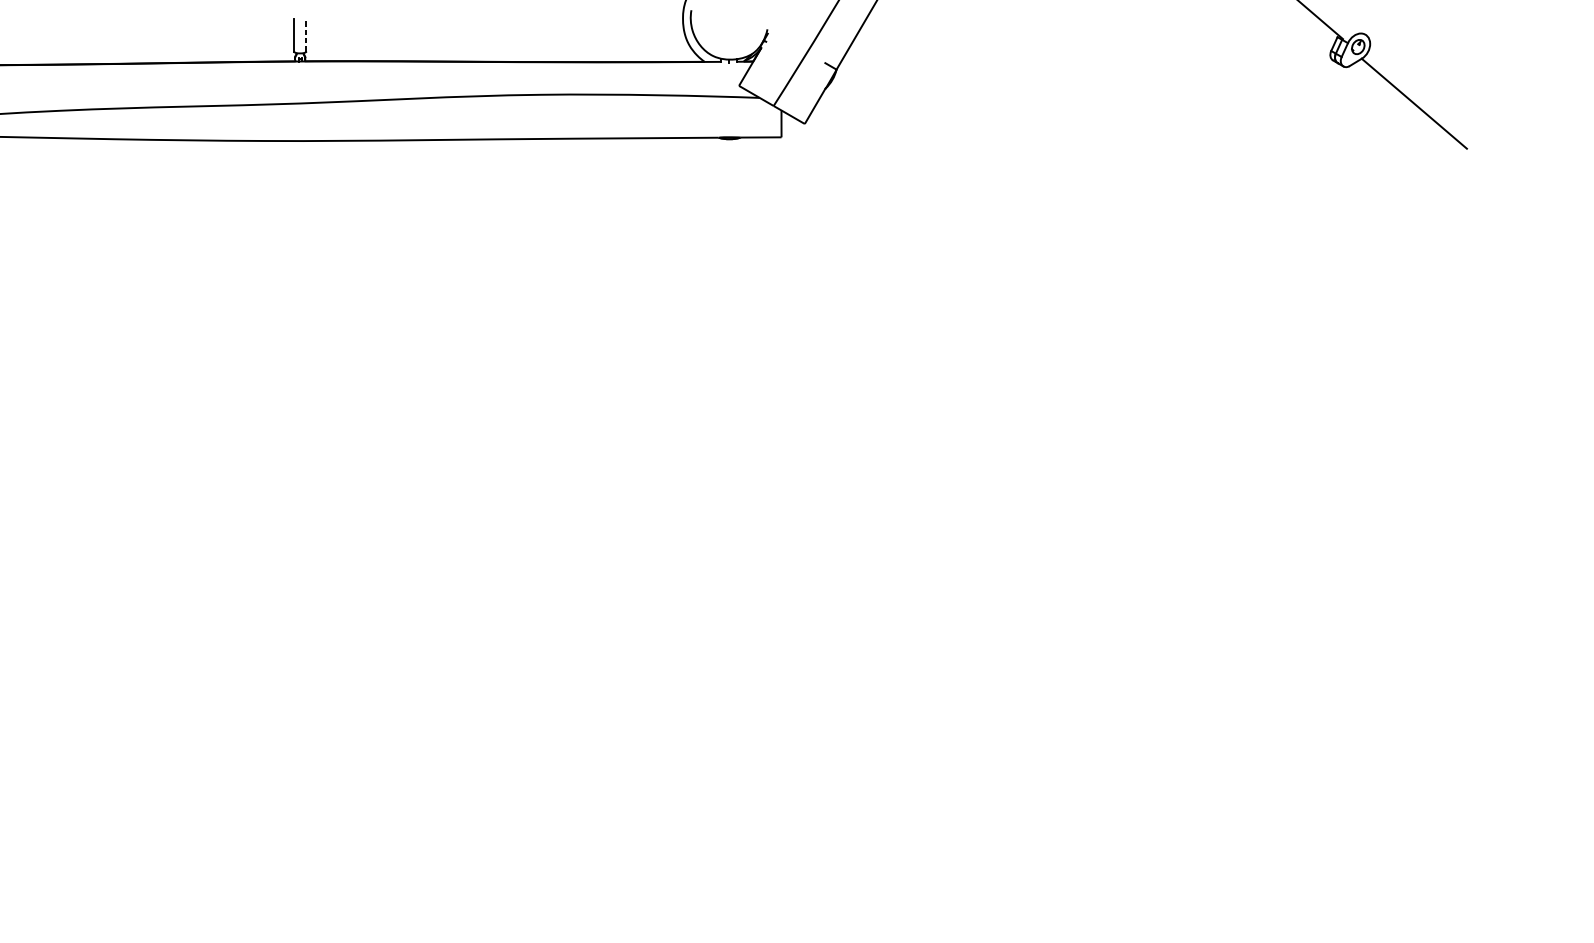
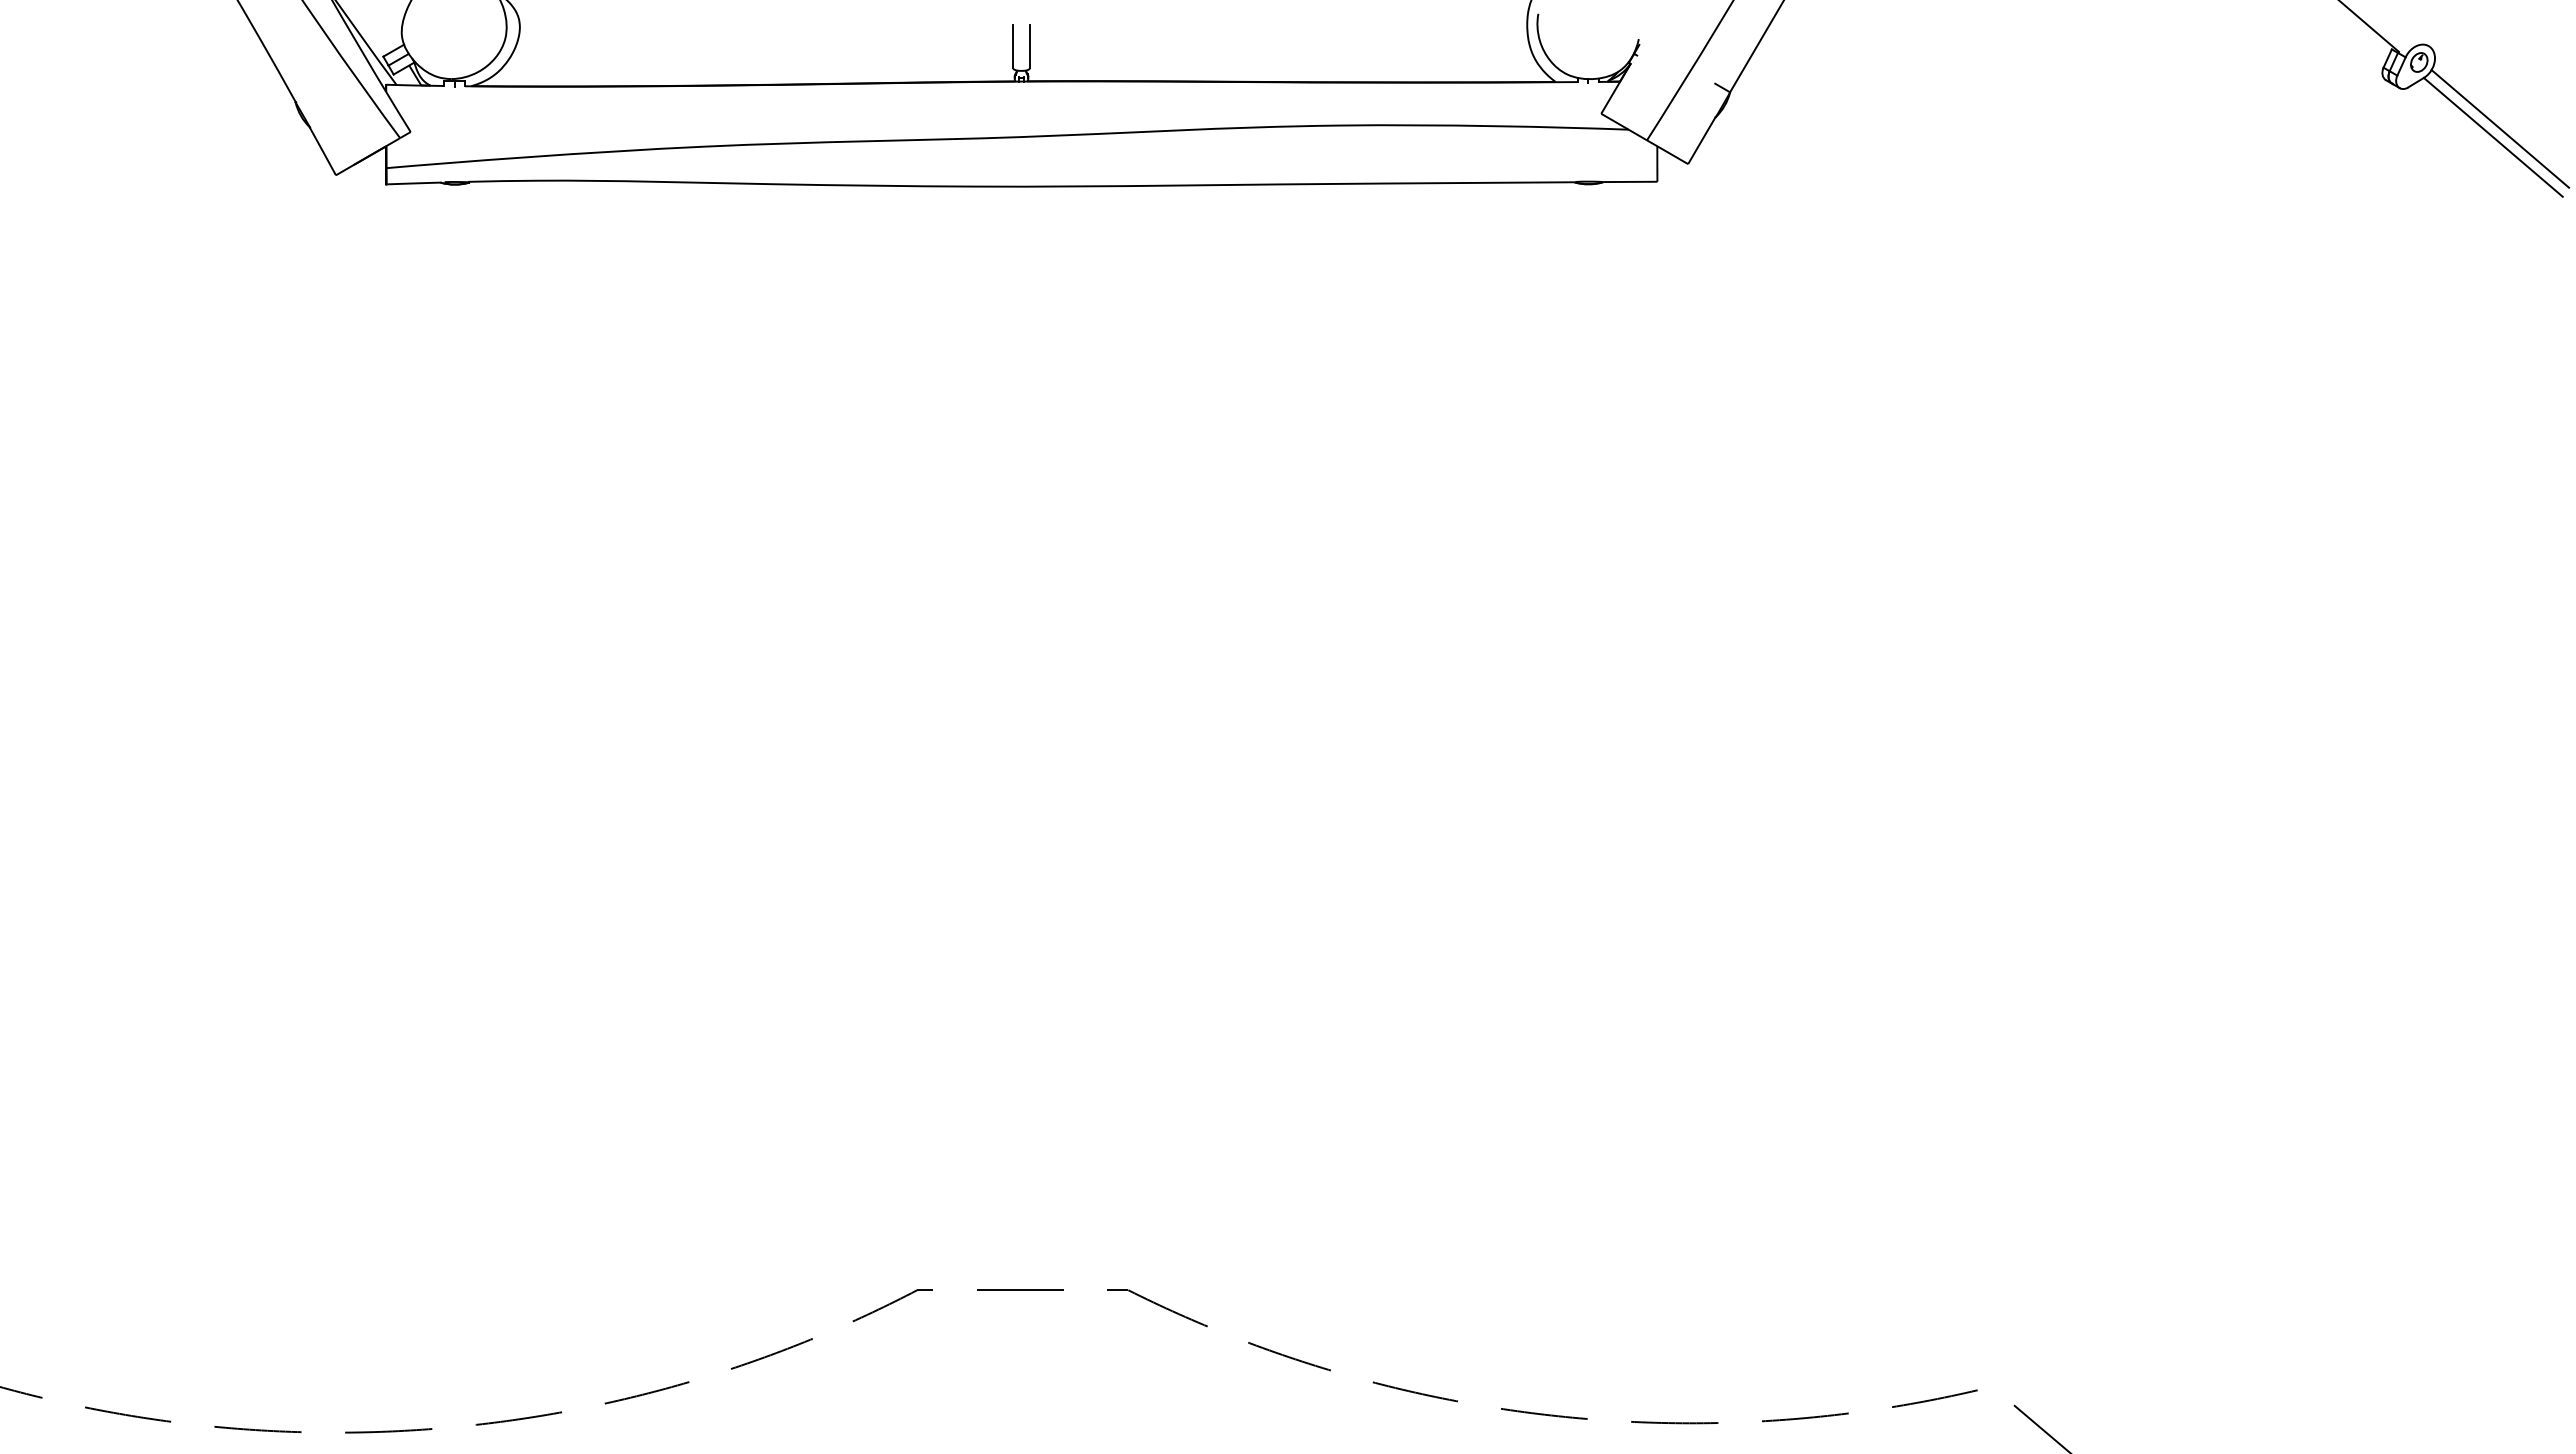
line: (306, 34) -> (1029, 46), dashed -> solid
line: (1419, 97) -> (2500, 128), added

